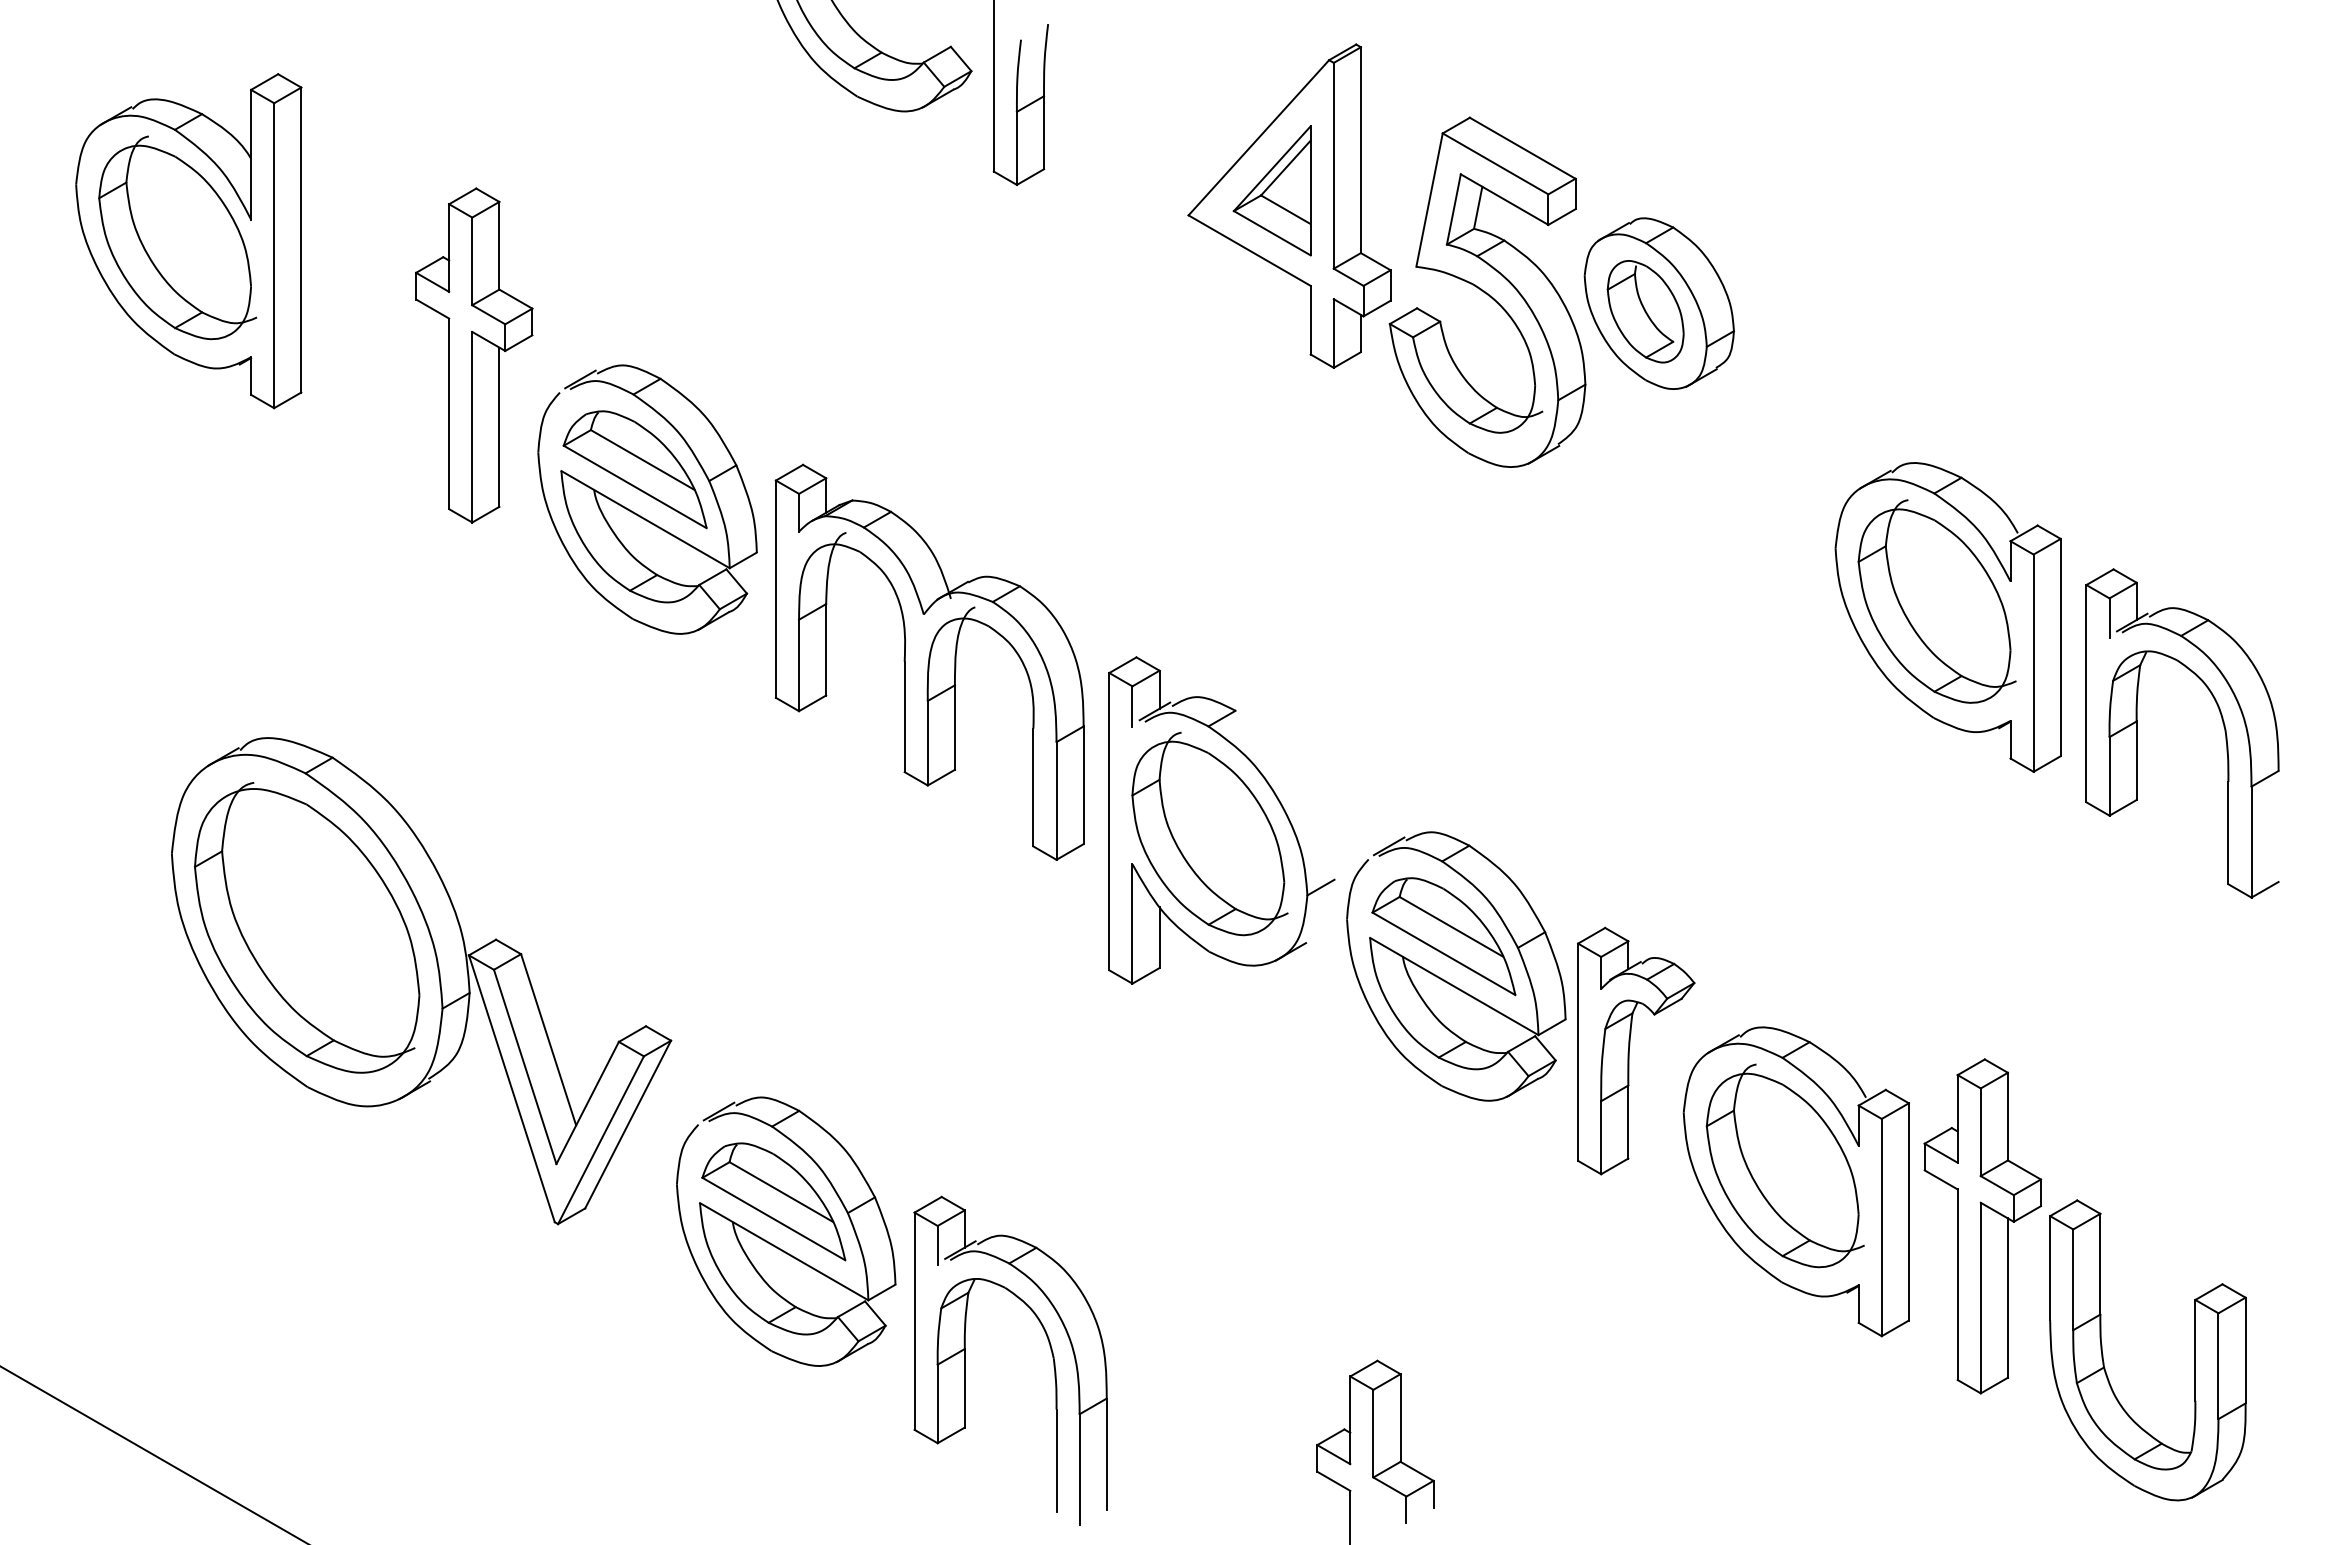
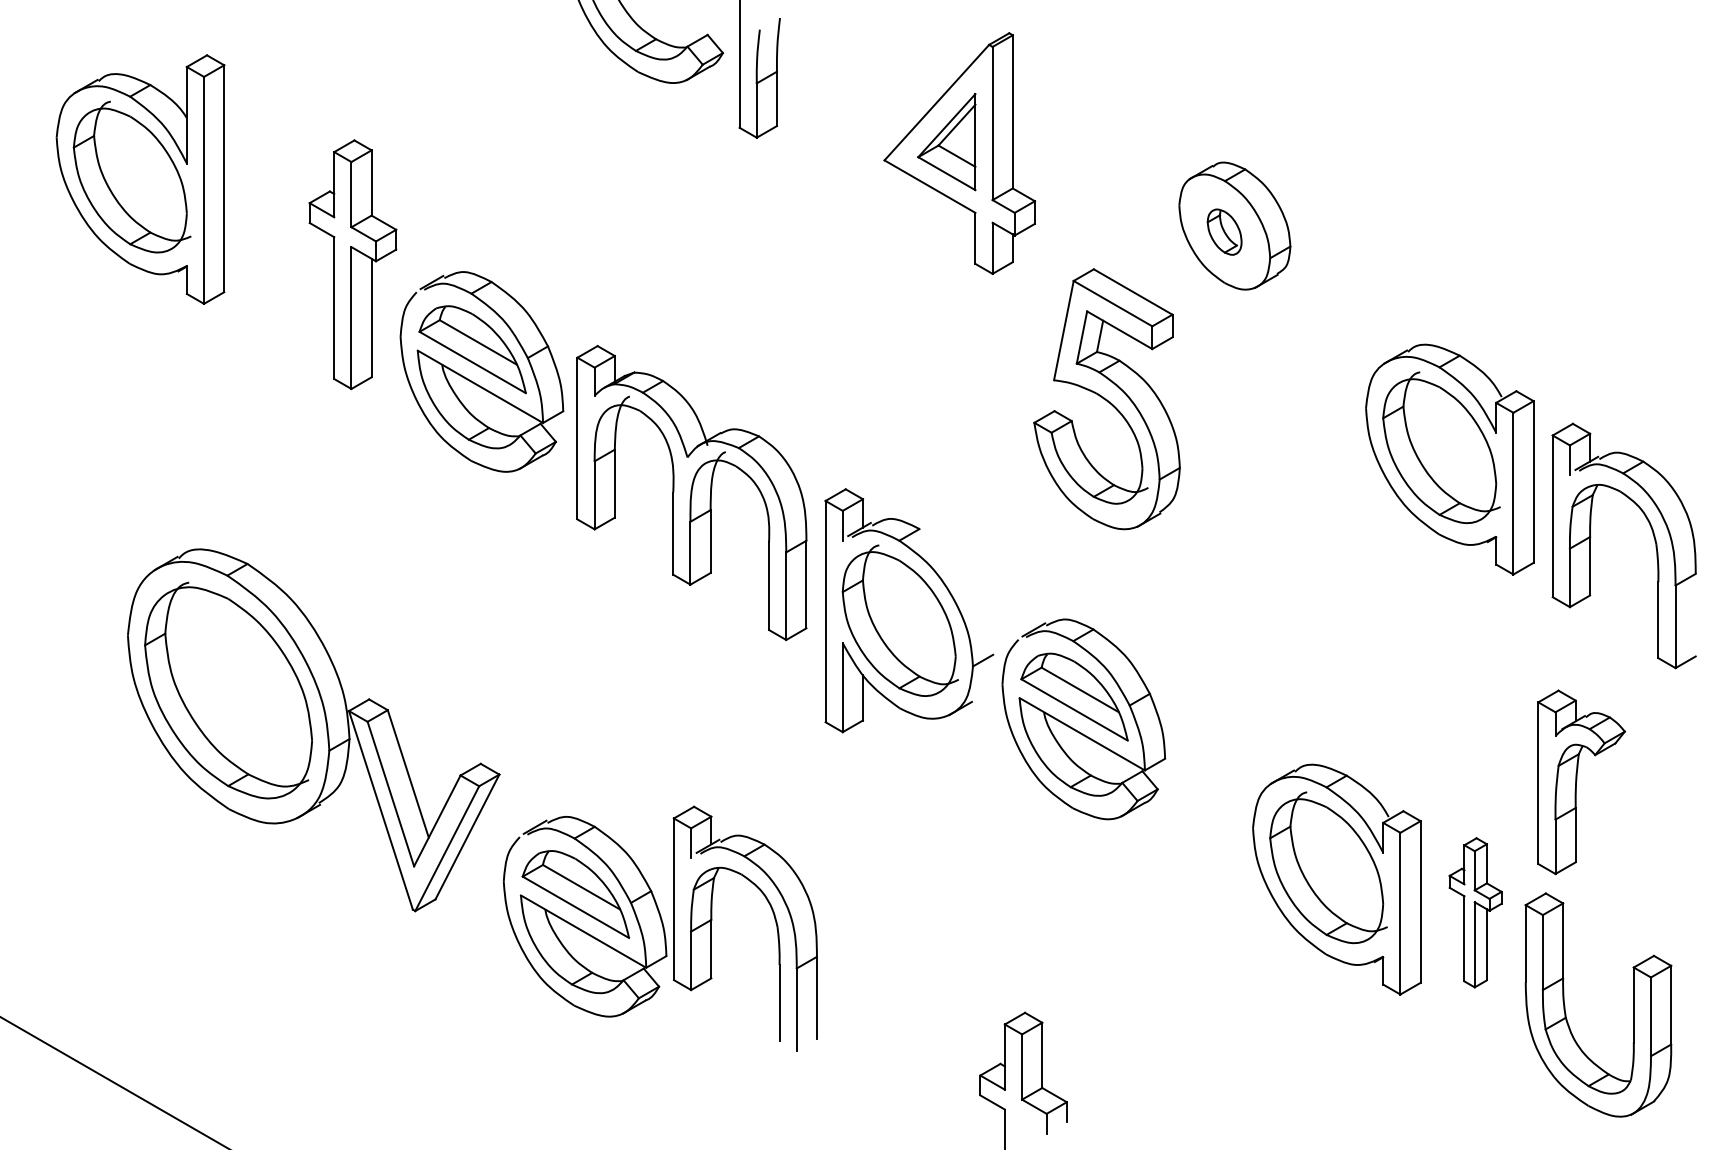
part: (1487, 291) -> (1107, 398), moved
part: (1645, 311) -> (1224, 231), size x0.6
part: (1629, 1050) -> (1576, 781), moved
part: (1982, 1226) -> (1475, 912), size x0.6
part: (1050, 1350) -> (775, 921), moved

